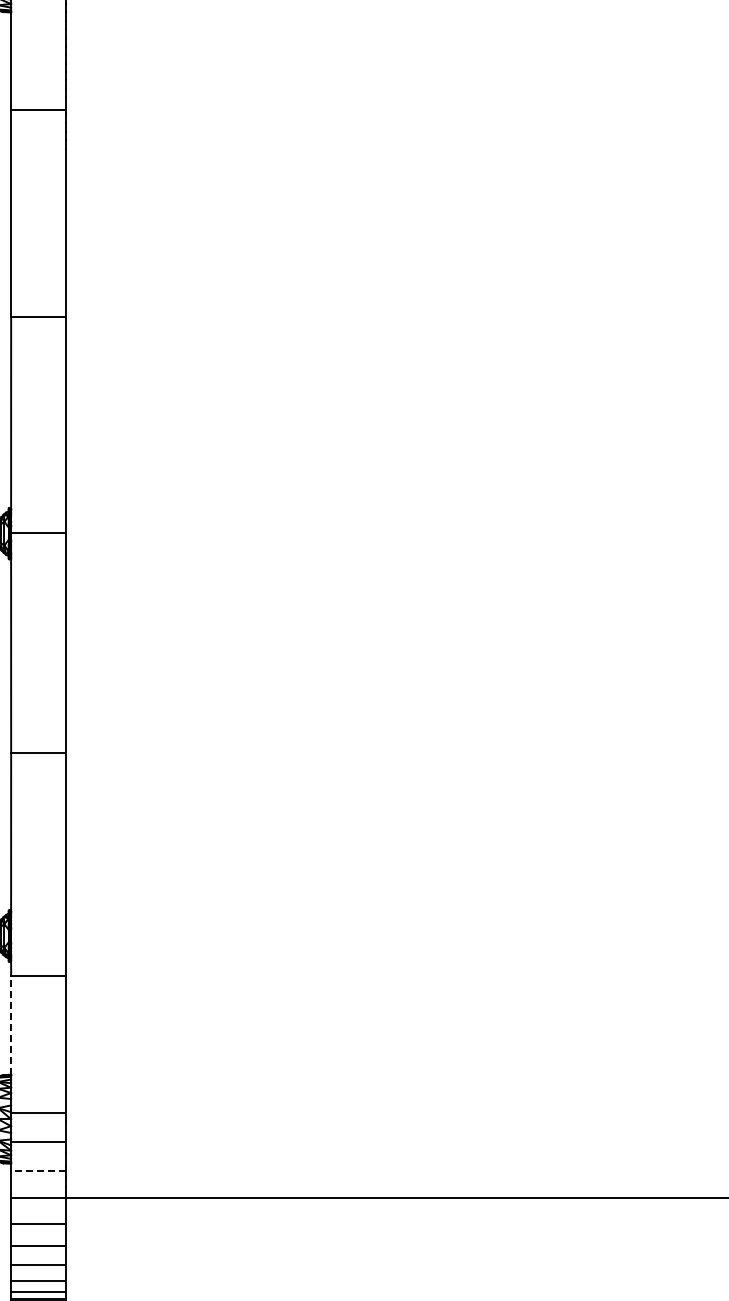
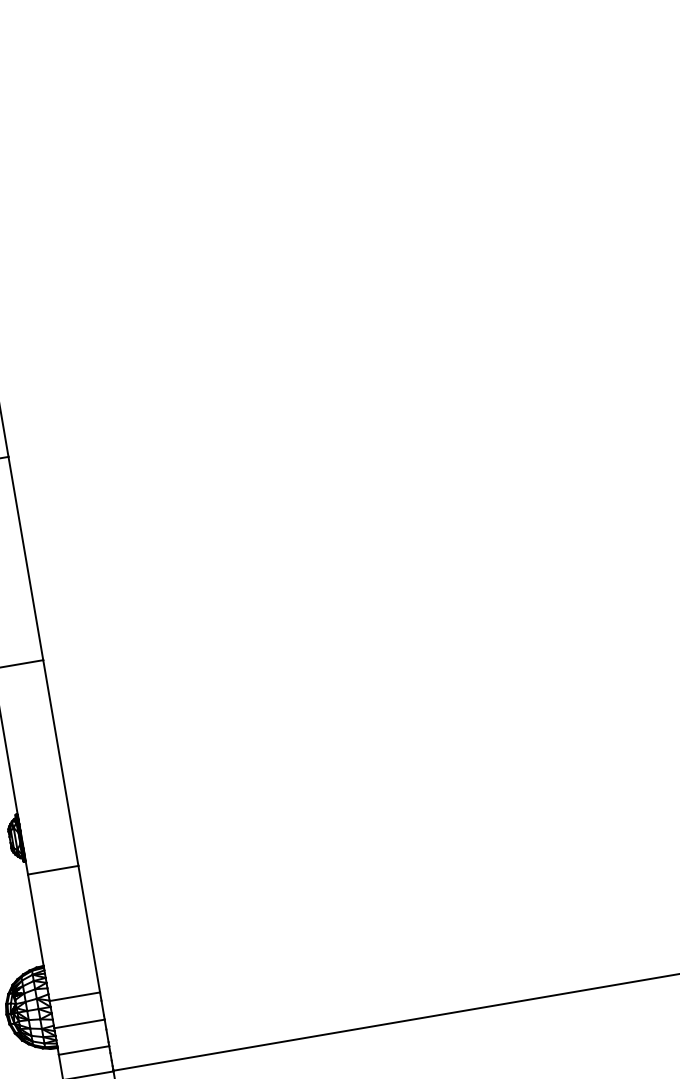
line: (11, 1024) -> (36, 919), dashed -> solid
line: (37, 1170) -> (83, 1050), dashed -> solid

